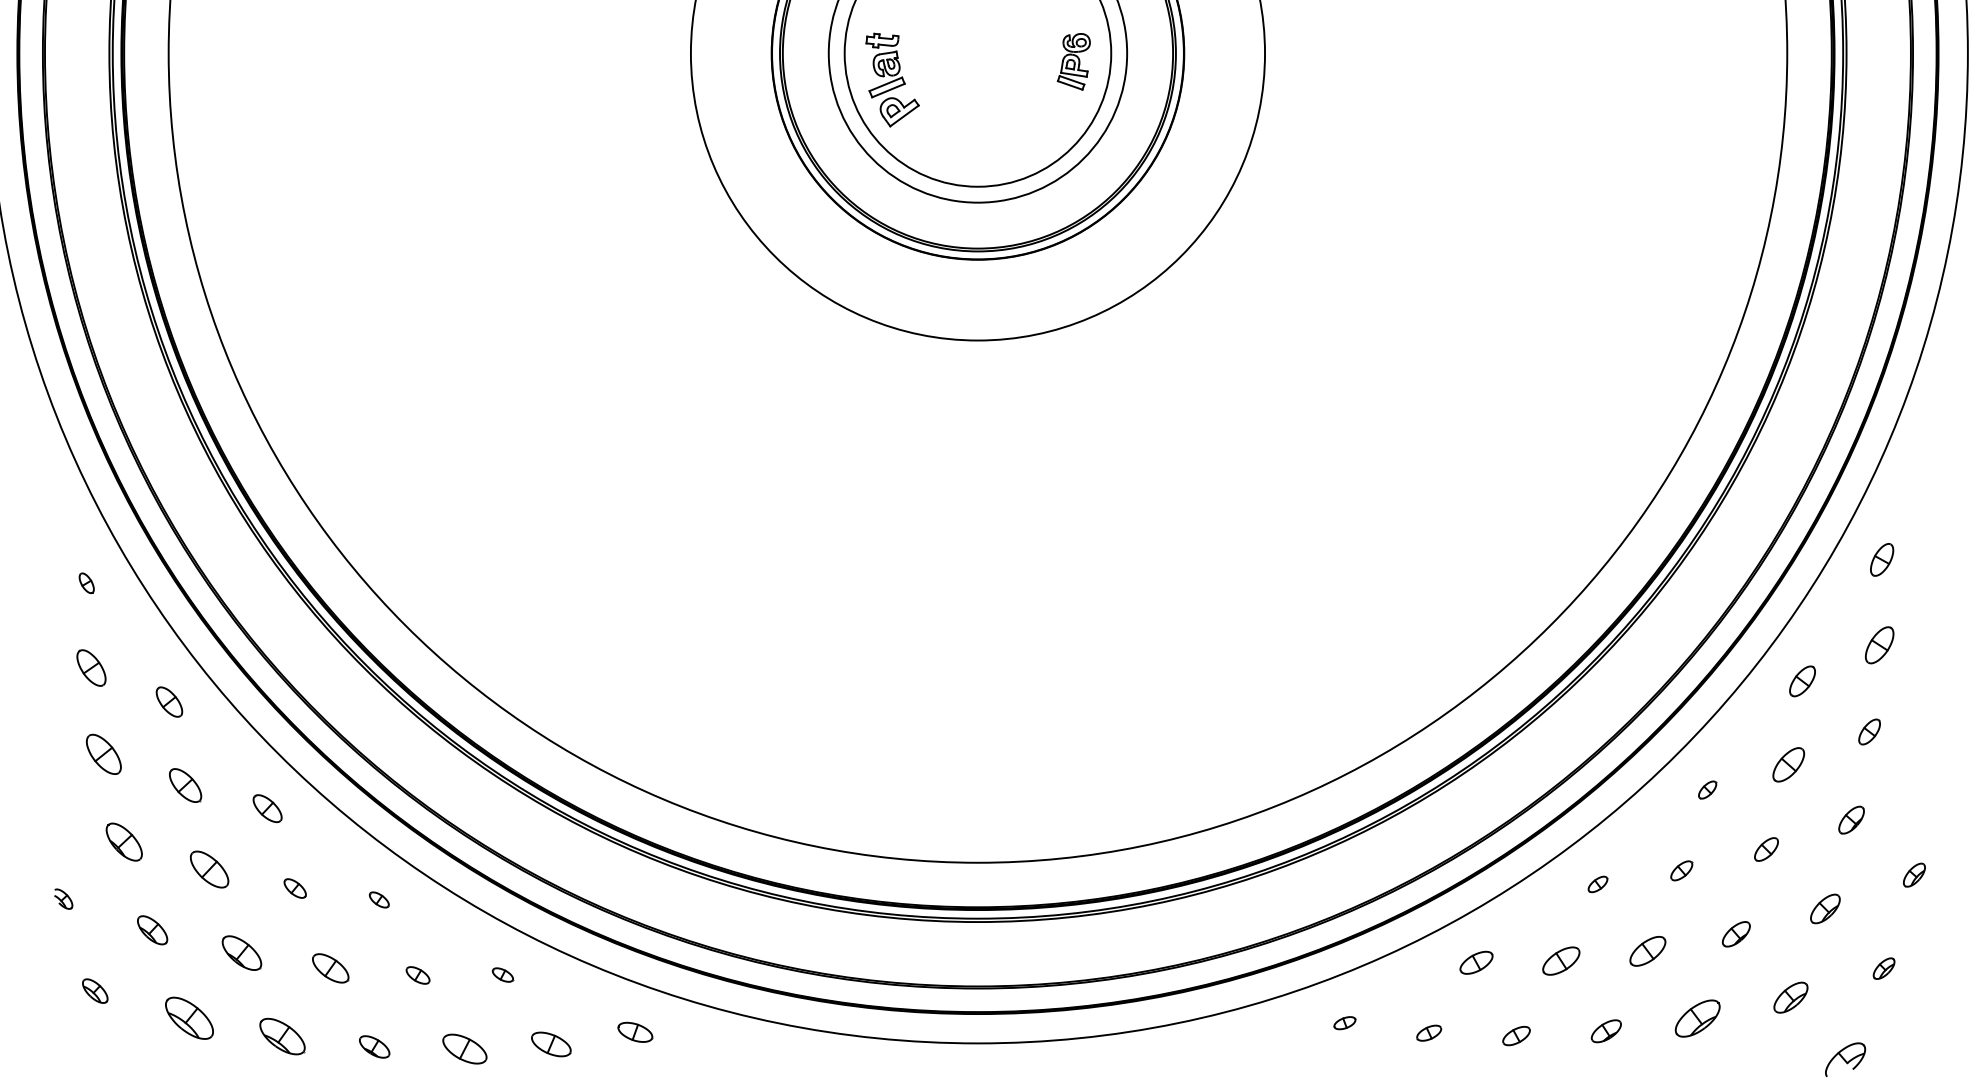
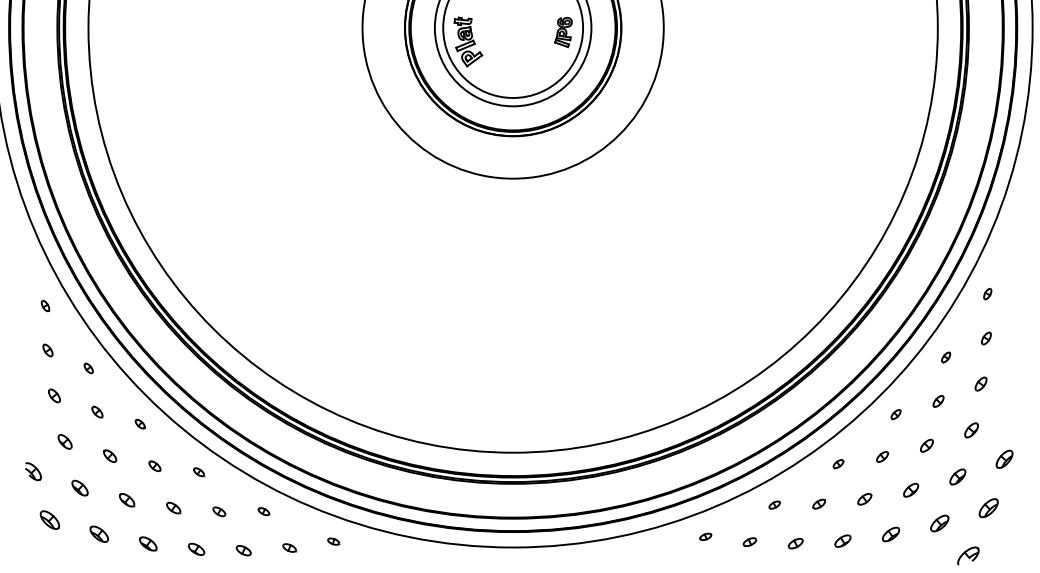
part: (1881, 561) -> (987, 294), size x0.62
part: (1880, 645) -> (986, 338), size x0.62
part: (90, 667) -> (47, 350), size x0.62
part: (1803, 681) -> (946, 357), size x0.62
part: (168, 702) -> (88, 368), size x0.62
part: (103, 753) -> (54, 395), size x0.62
part: (1788, 765) -> (938, 401), size x0.62
part: (185, 784) -> (97, 411), size x0.62
part: (265, 807) -> (139, 423), size x0.62
part: (122, 841) -> (64, 441), size x0.71
part: (210, 868) -> (110, 455), size x0.62
part: (1914, 873) -> (1004, 458), size x1.43
part: (63, 898) -> (33, 471), size x1.67
part: (1647, 951) -> (864, 499), size x0.71
part: (243, 953) -> (127, 500), size x0.71
part: (1559, 959) -> (818, 503), size x0.62
part: (1476, 961) -> (774, 504), size x0.62
part: (330, 967) -> (173, 507), size x0.71
part: (1883, 969) -> (988, 508), size x1.67
part: (94, 990) -> (49, 519), size x1.43
part: (187, 1016) -> (98, 533), size x0.71
part: (1698, 1018) -> (891, 534), size x0.71
part: (635, 1031) -> (333, 541), size x0.62
part: (283, 1035) -> (148, 543), size x0.71
part: (551, 1043) -> (289, 547), size x0.62
part: (464, 1049) -> (243, 550), size x0.62

